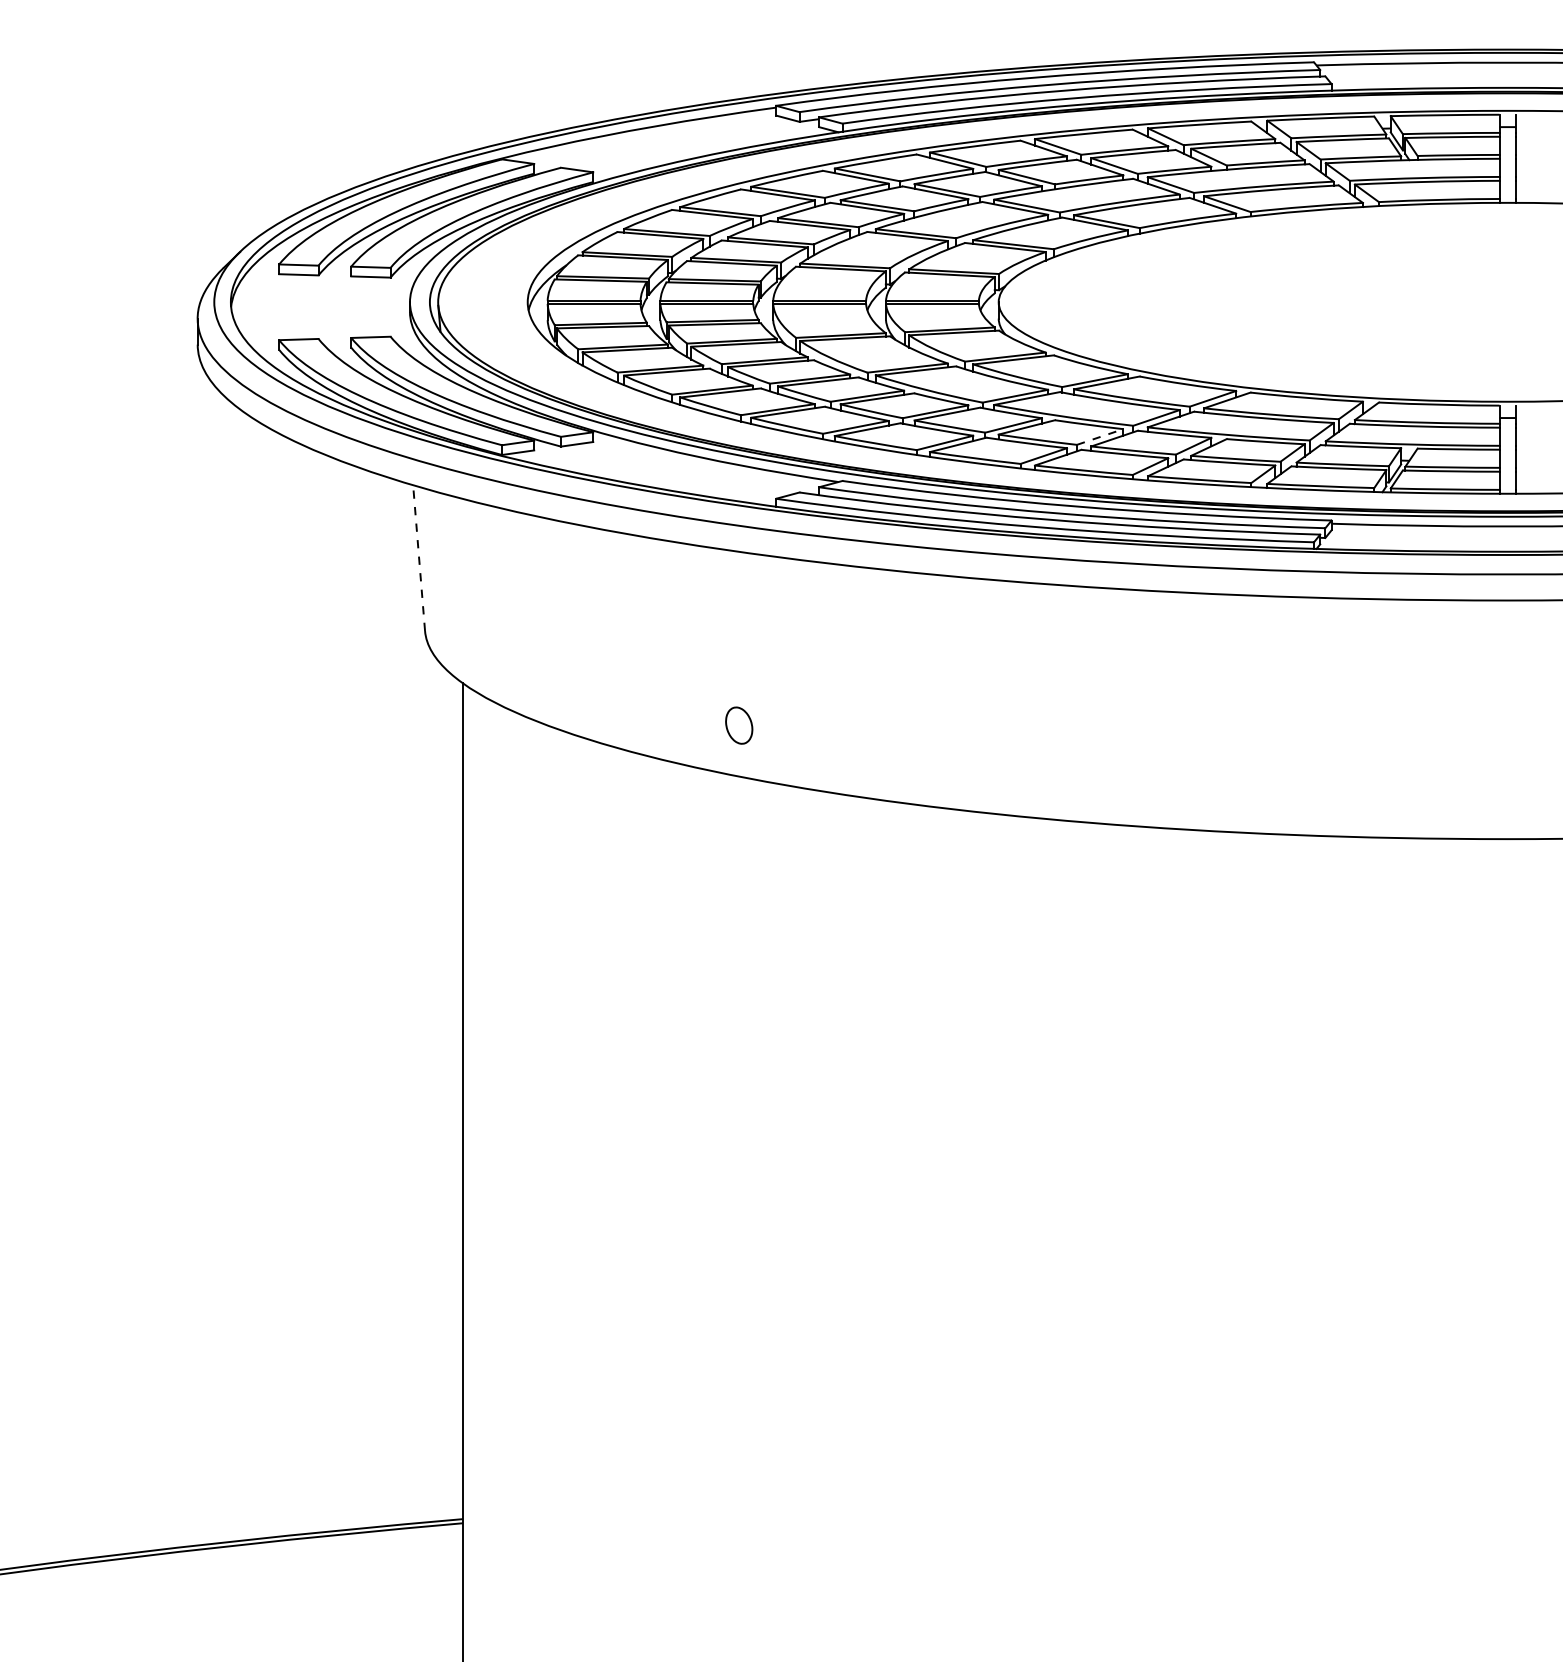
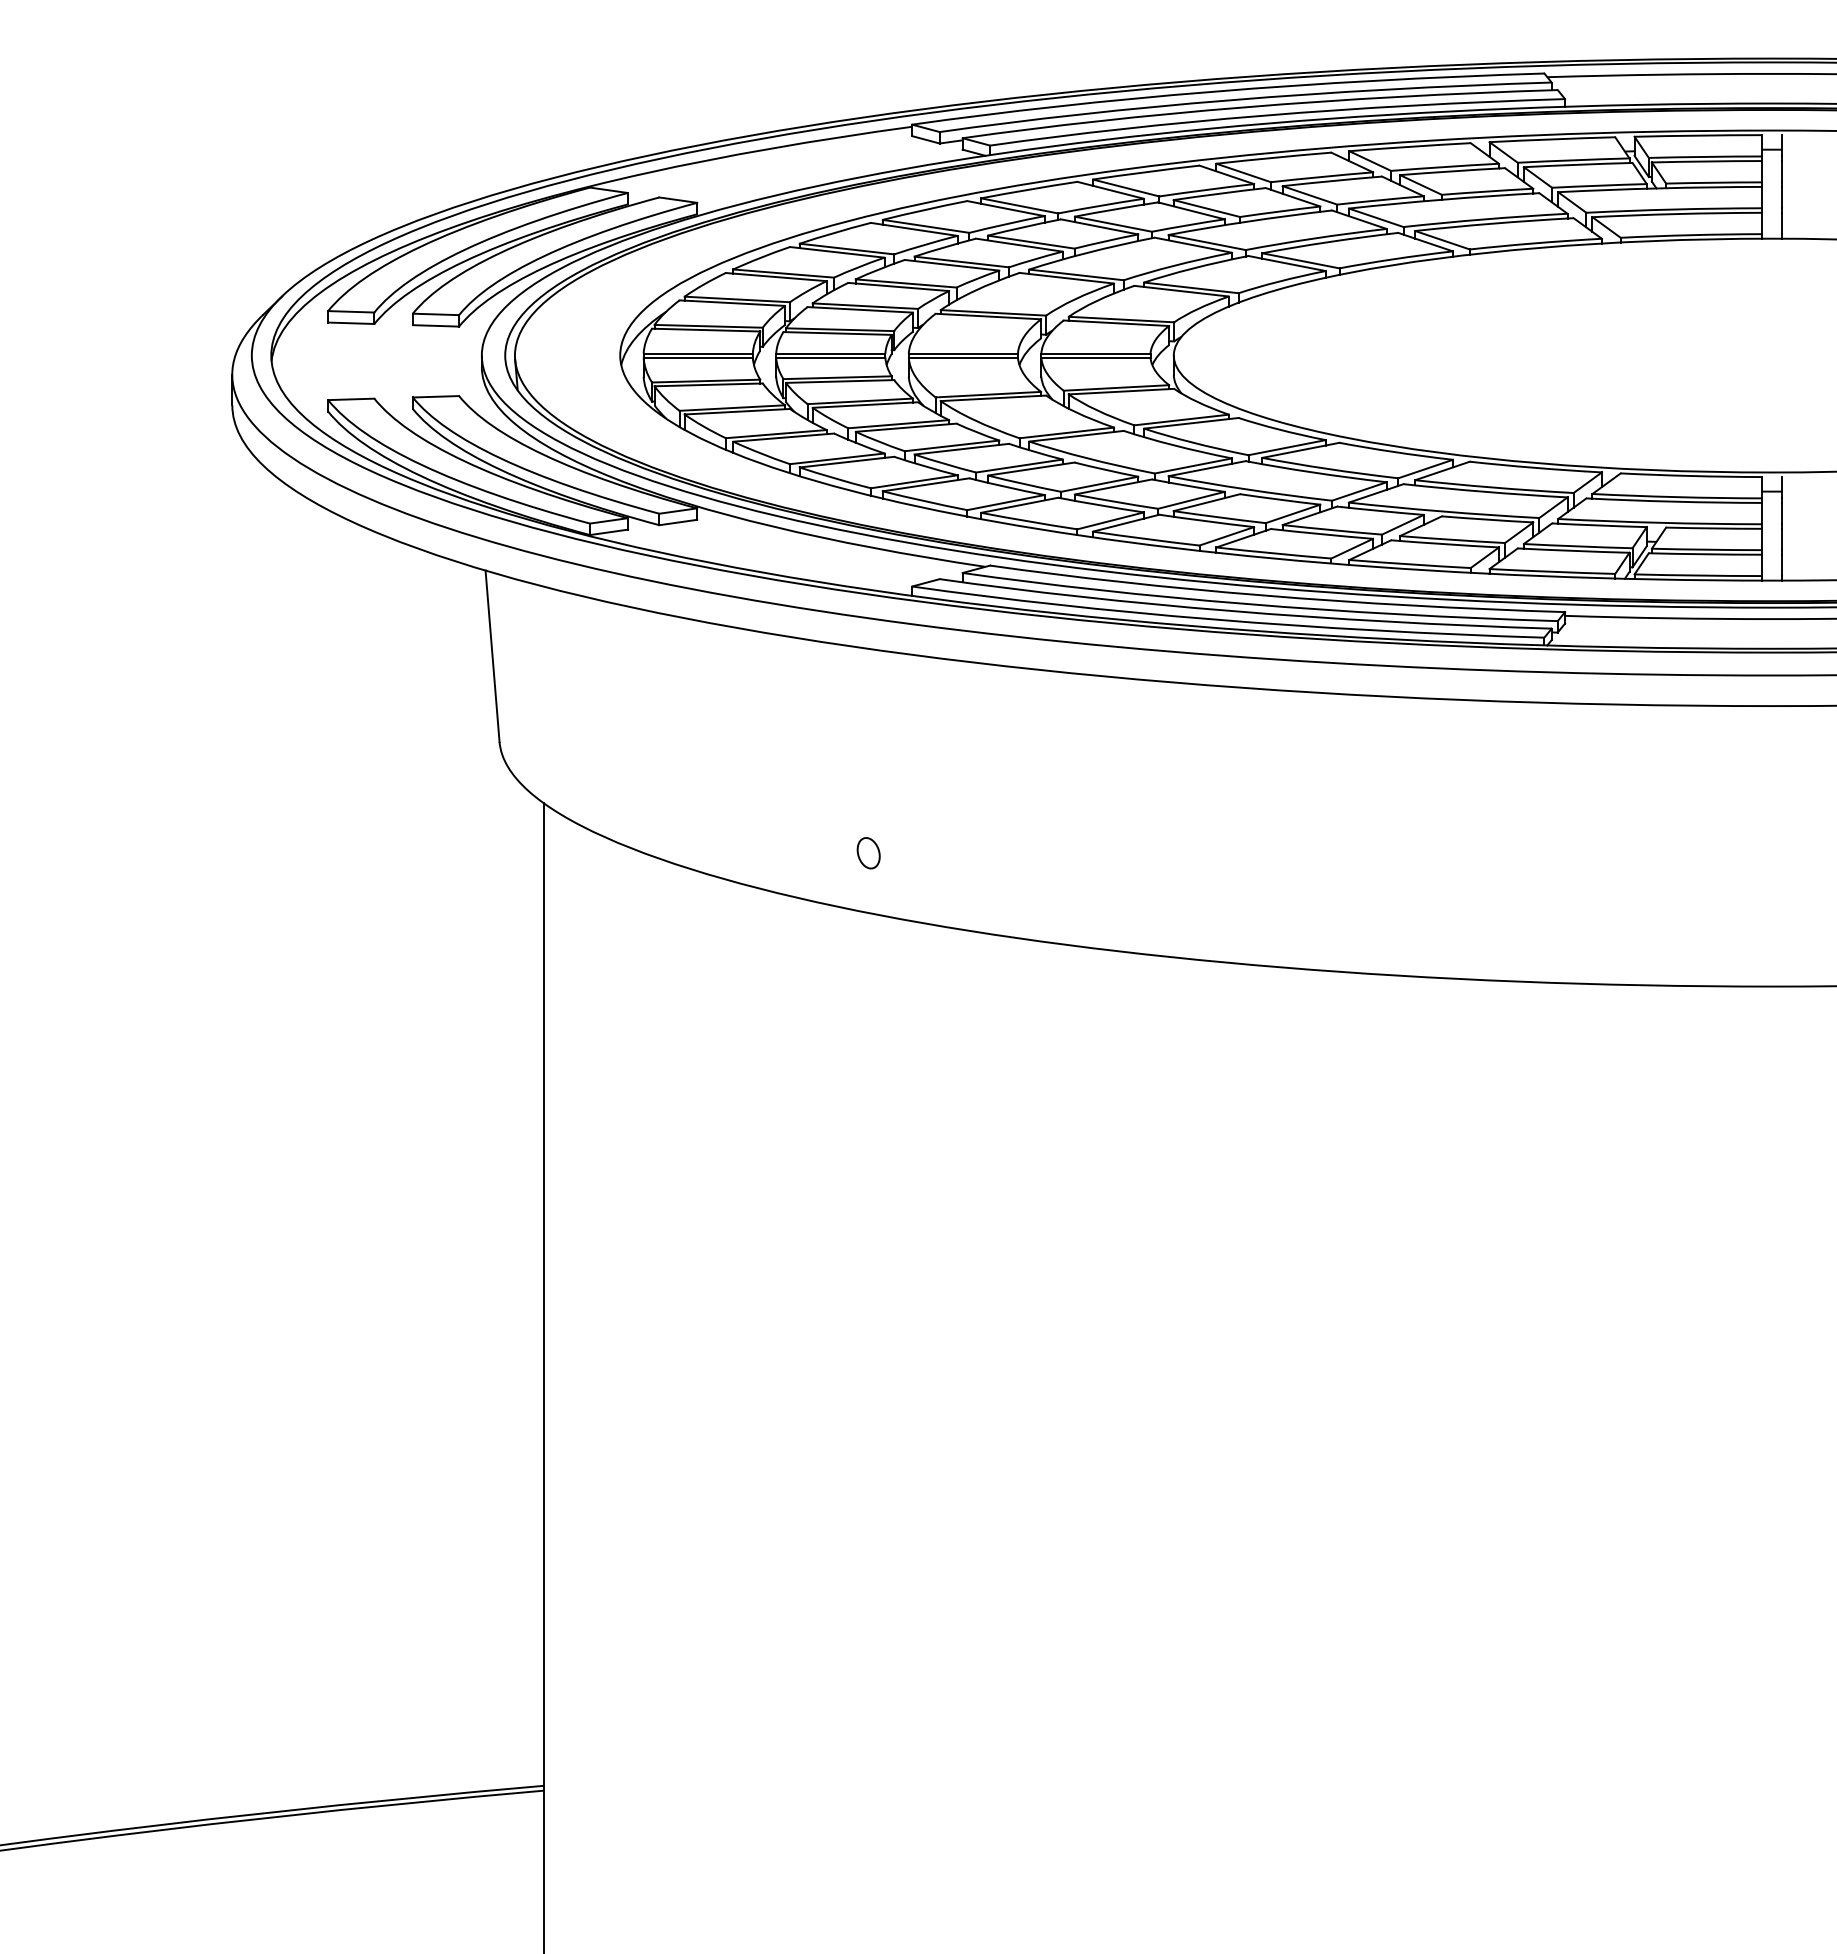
line: (1100, 436) -> (1293, 513), dashed -> solid
line: (419, 558) -> (492, 656), dashed -> solid
part: (738, 725) -> (868, 853), size x0.71

